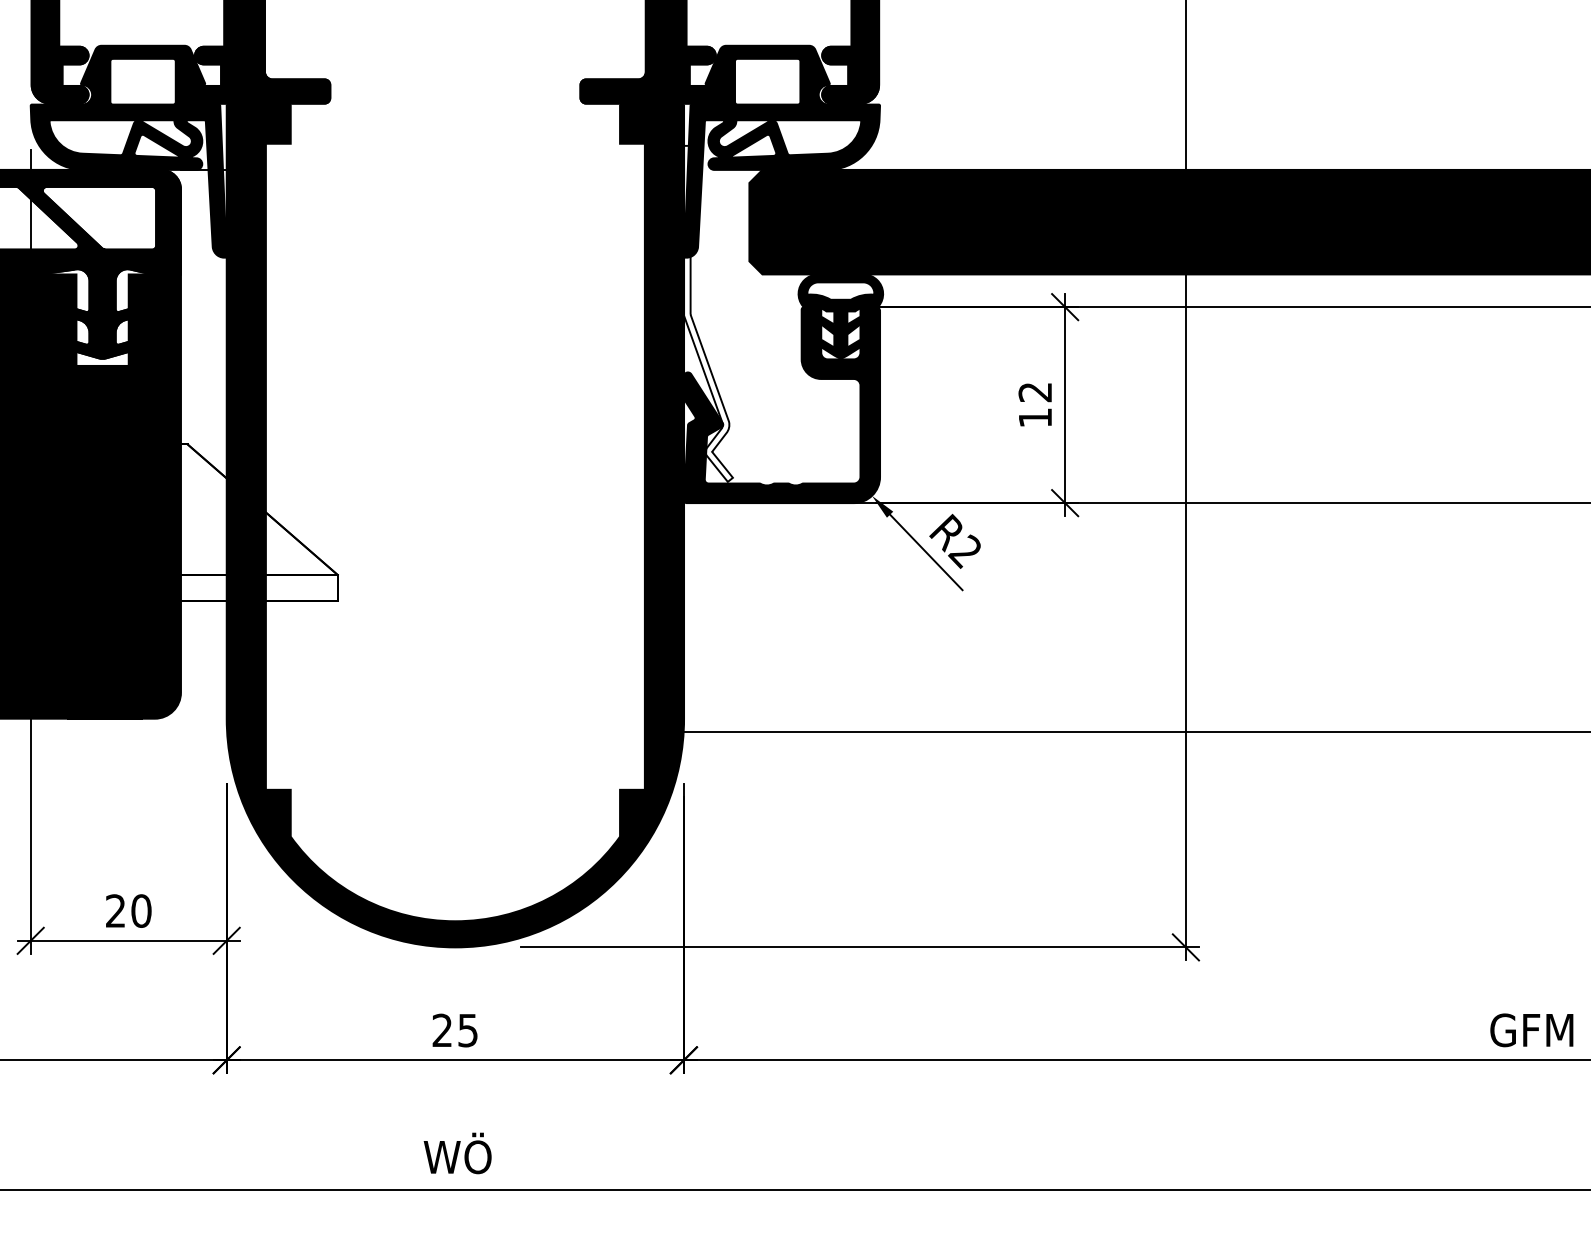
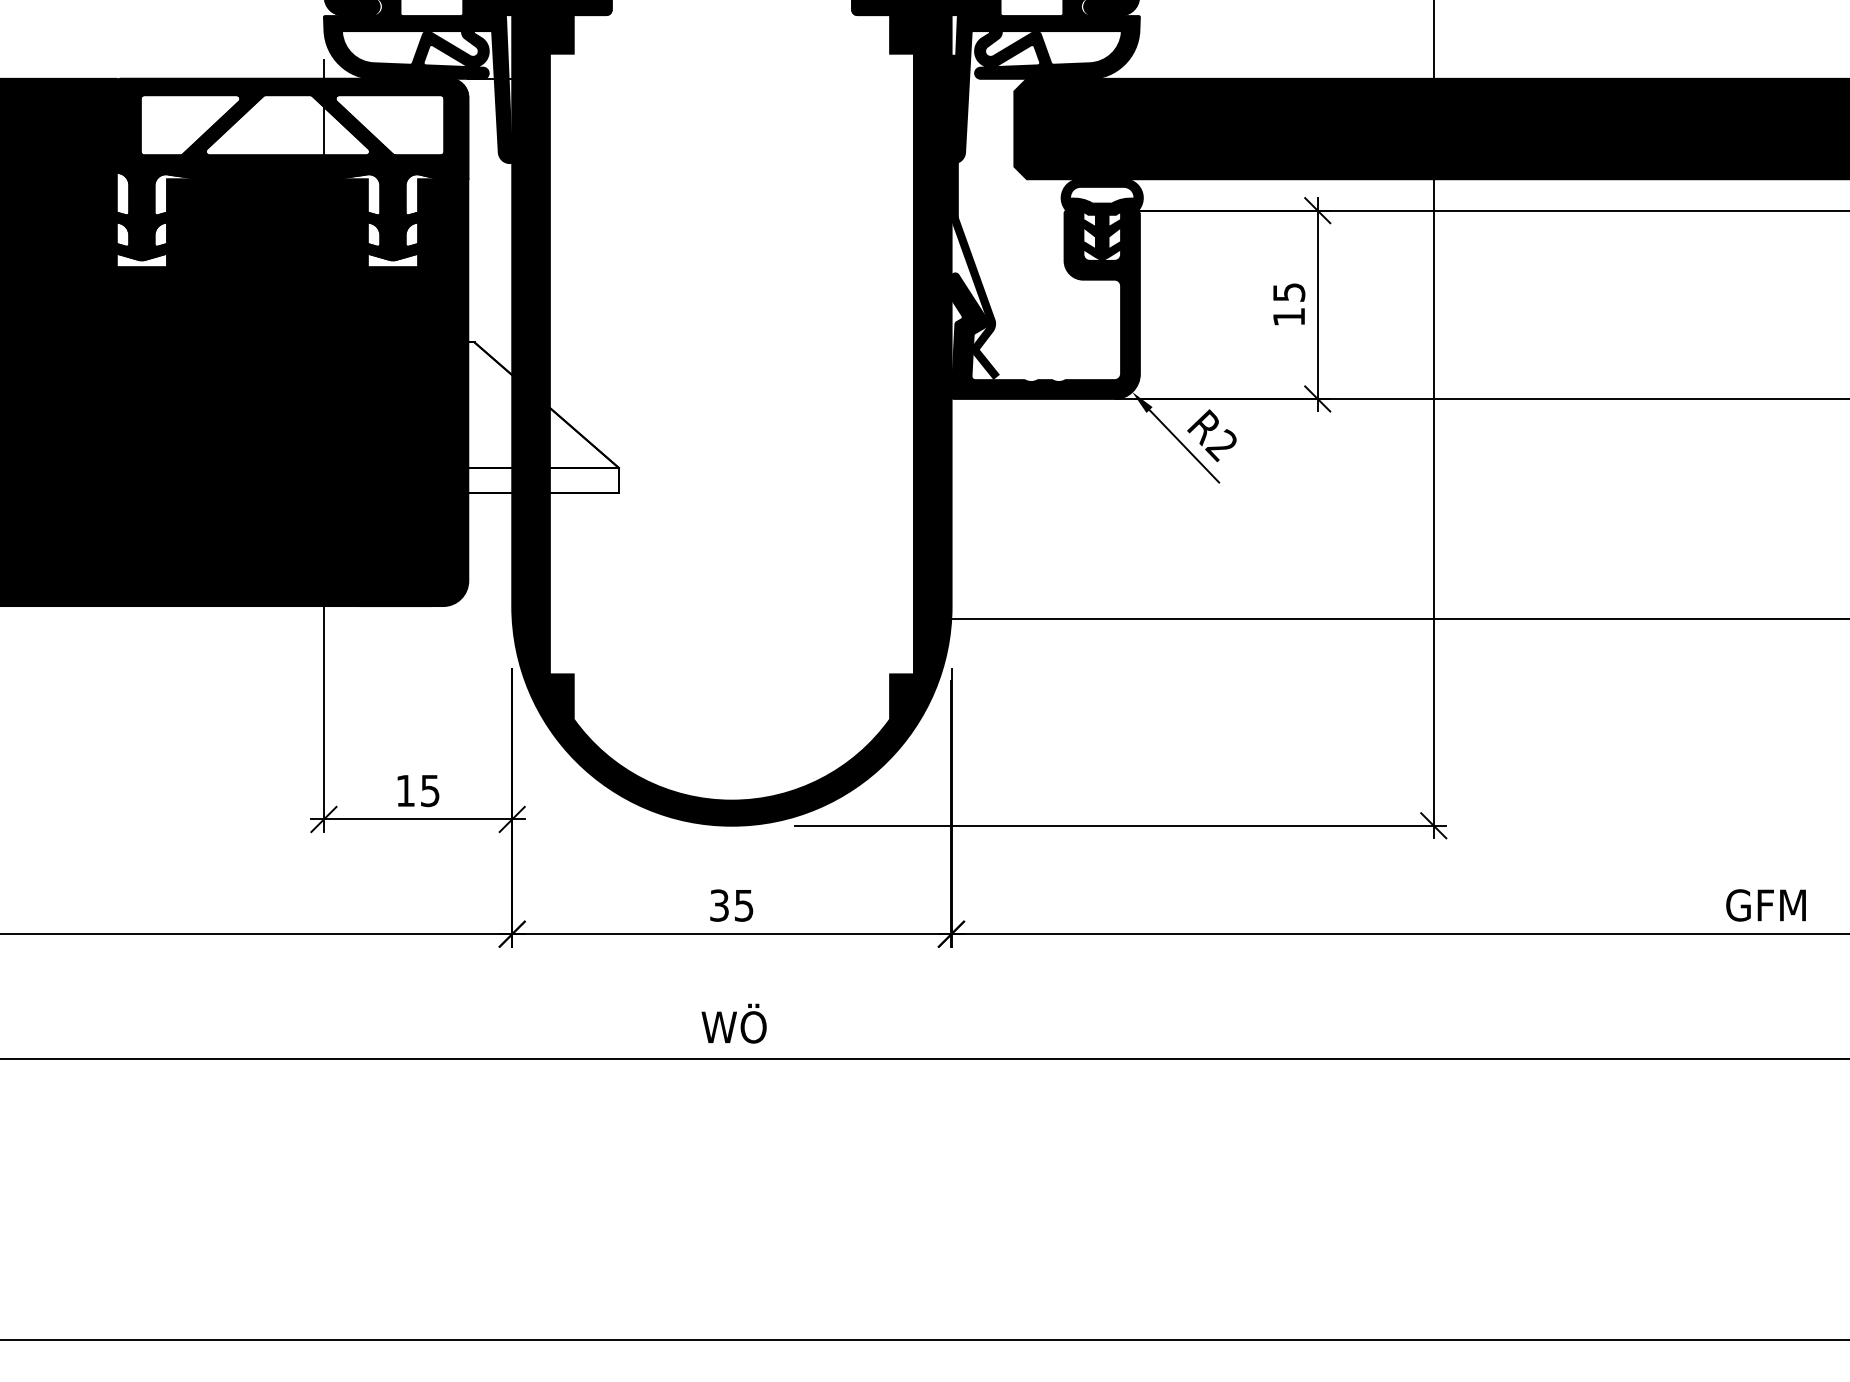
fill: (707, 313) -> (974, 216), added
text: (1034, 392) -> (1288, 292), 12 -> 15
text: (129, 910) -> (418, 790), 20 -> 15
text: (442, 1030) -> (719, 905), 25 -> 35

